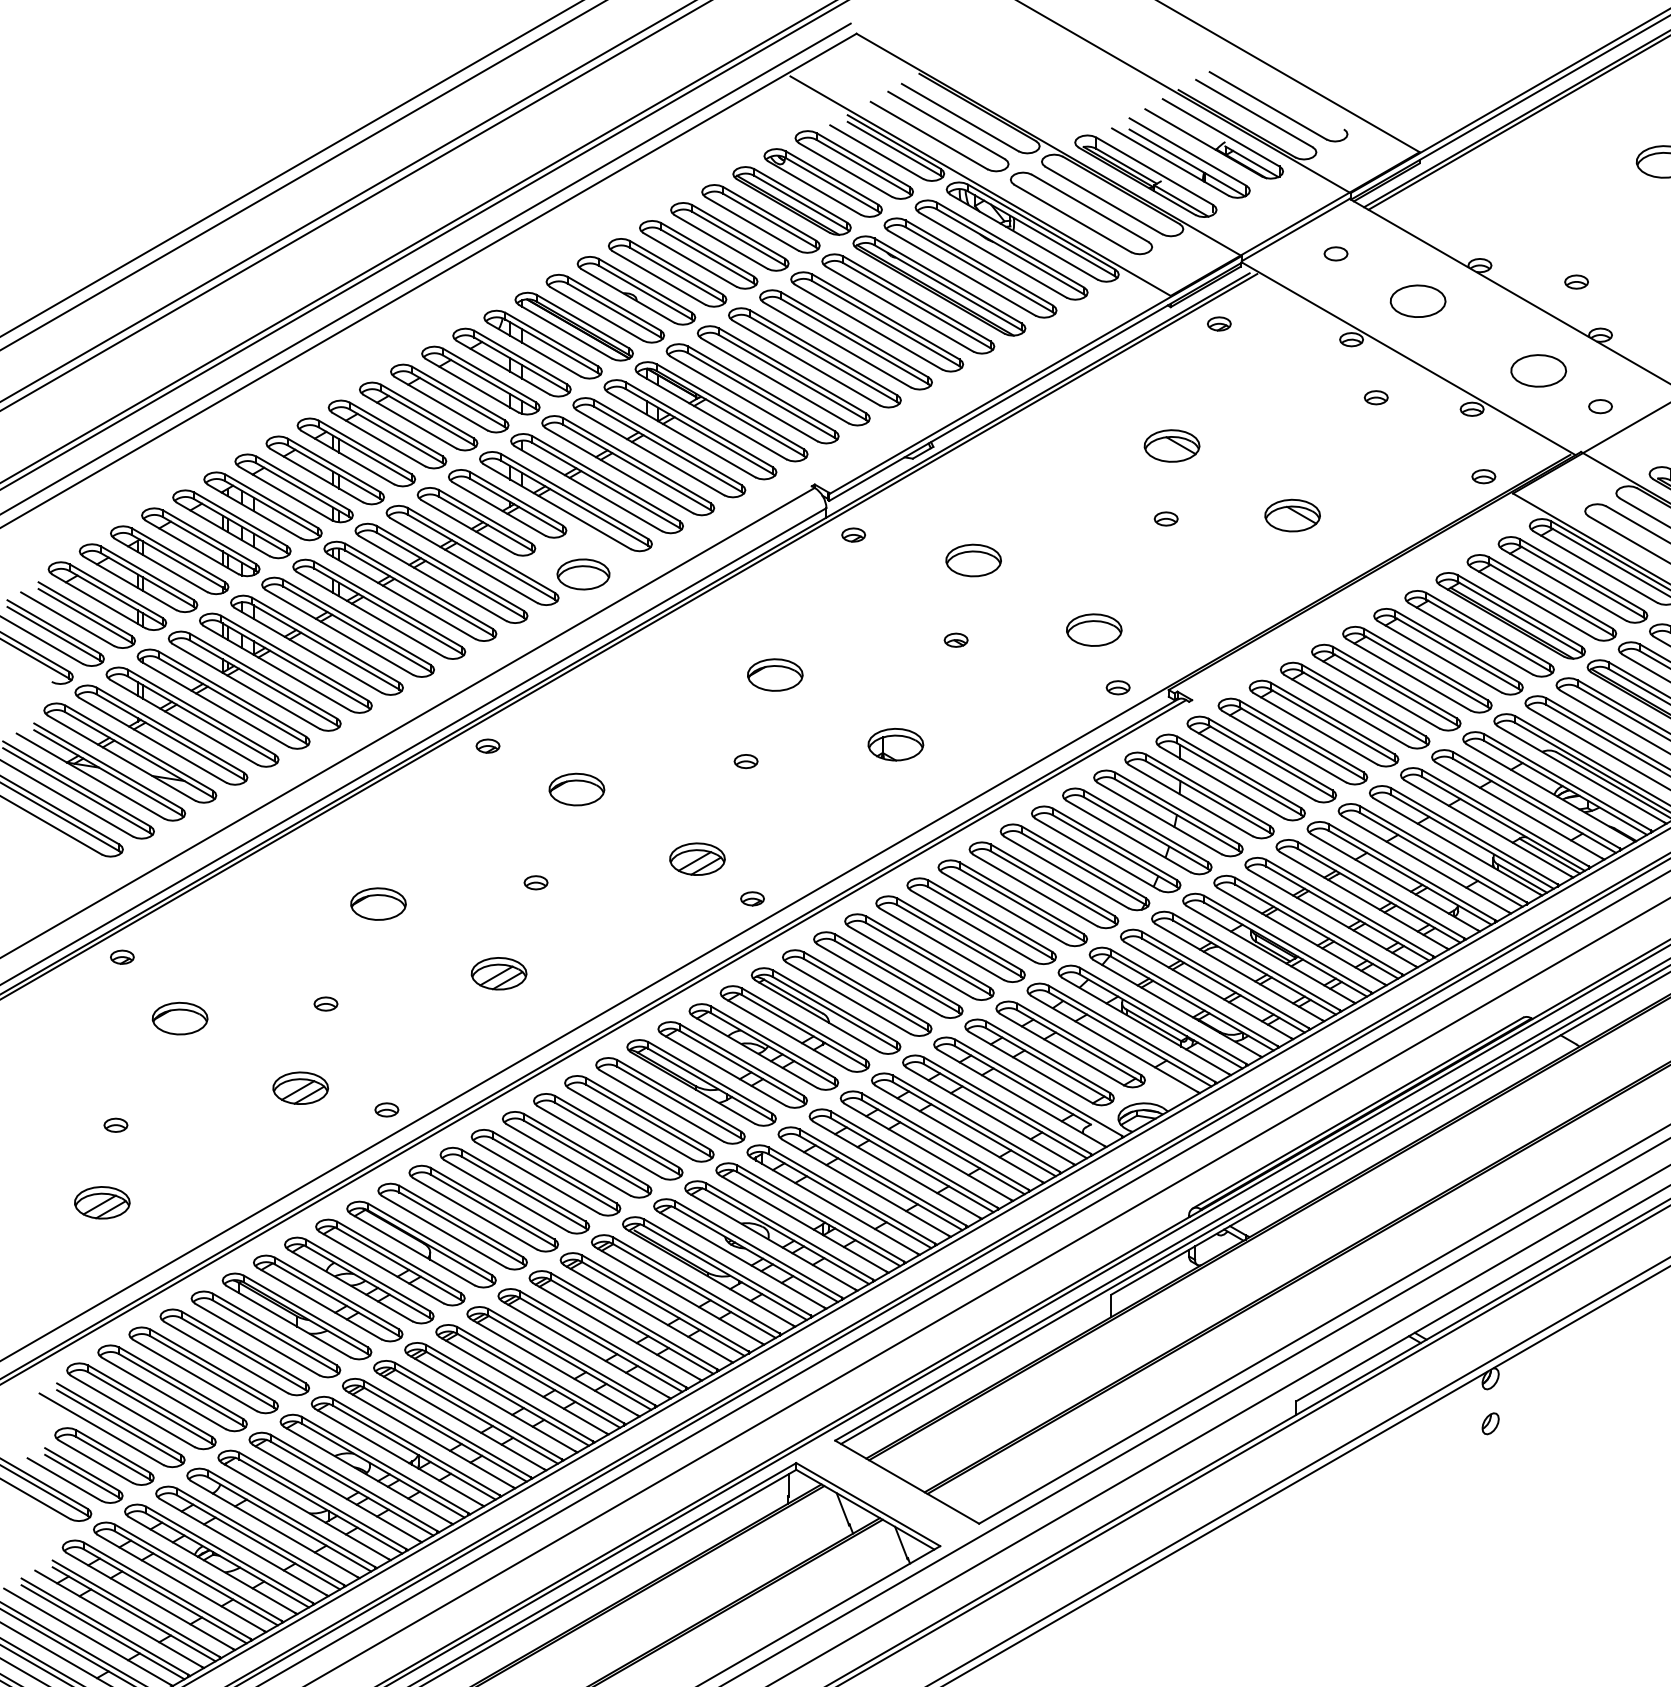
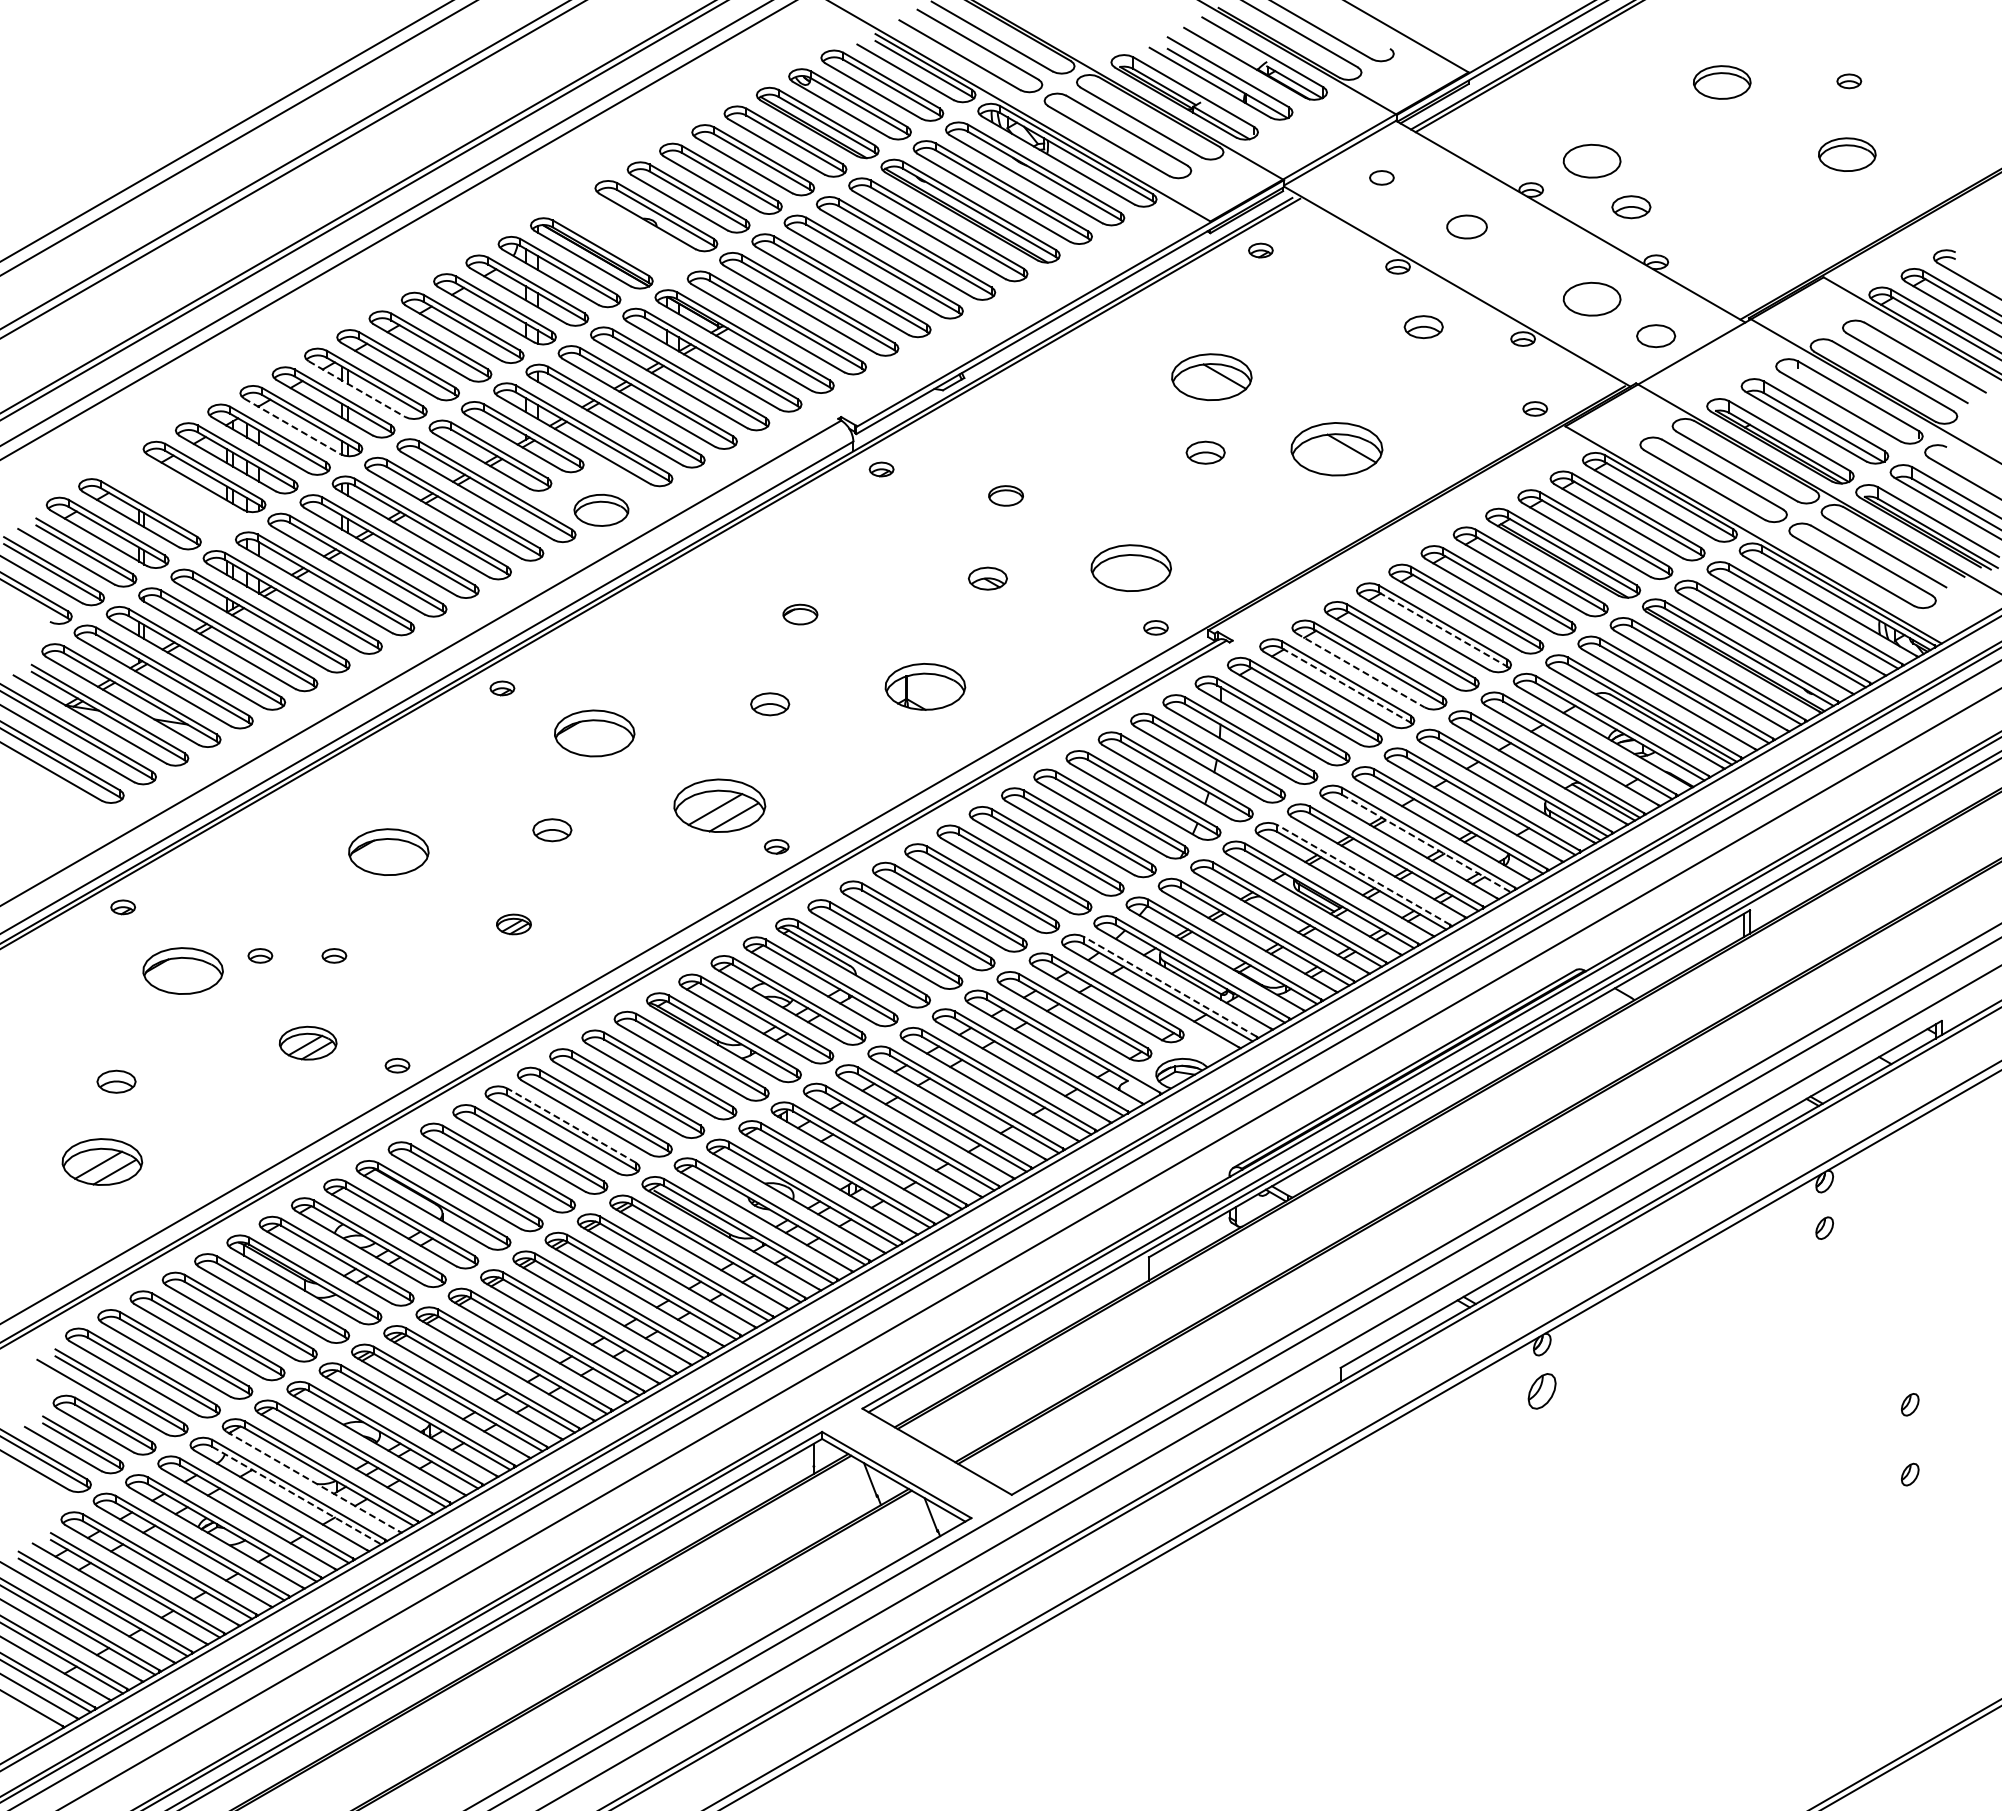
part: (1538, 237) -> (1591, 160), added
part: (1576, 281) -> (1631, 206), size x1.6
part: (1417, 300) -> (1466, 226), size x0.7
part: (604, 308) -> (623, 234), removed
part: (1376, 397) -> (1423, 326), size x1.6
part: (1600, 406) -> (1656, 336), size x1.6
part: (1171, 445) -> (1211, 376), size x1.4
line: (347, 457) -> (356, 389), solid -> dashed
line: (285, 493) -> (292, 426), solid -> dashed
part: (1292, 515) -> (1336, 449), size x1.6
part: (1165, 518) -> (1205, 452), size x1.6
part: (169, 560) -> (172, 495), removed
part: (973, 560) -> (1005, 495), size x0.6
part: (1093, 629) -> (1130, 567), size x1.4
part: (955, 640) -> (987, 578), size x1.6
part: (775, 674) -> (800, 614), size x0.6
line: (1395, 689) -> (1443, 629), solid -> dashed
line: (1315, 728) -> (1360, 670), solid -> dashed
line: (1301, 743) -> (1346, 685), solid -> dashed
part: (895, 744) -> (925, 686), size x1.4
part: (745, 761) -> (769, 704), size x1.6
part: (576, 789) -> (594, 733), size x1.4
part: (697, 859) -> (719, 805), size x1.6
part: (535, 882) -> (551, 829), size x1.6
line: (1379, 895) -> (1426, 843), solid -> dashed
part: (378, 904) -> (388, 852), size x1.4
line: (1318, 925) -> (1363, 874), solid -> dashed
part: (498, 973) -> (513, 924), size x0.6
part: (254, 1003) -> (260, 955), added
part: (179, 1018) -> (182, 970), size x1.4
line: (1132, 1033) -> (1170, 986), solid -> dashed
part: (115, 1125) -> (116, 1081), size x1.6
line: (554, 1167) -> (571, 1125), solid -> dashed
part: (102, 1202) -> (102, 1161), size x1.4
part: (1490, 1423) -> (1542, 1390), size x1.6
line: (304, 1510) -> (312, 1481), solid -> dashed
line: (289, 1524) -> (296, 1495), solid -> dashed

